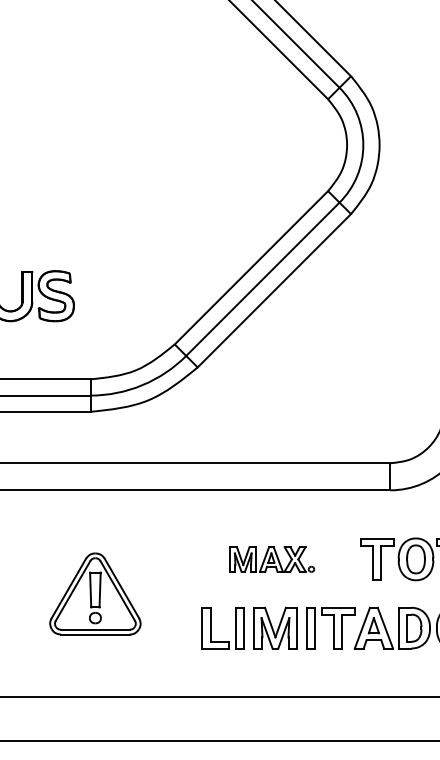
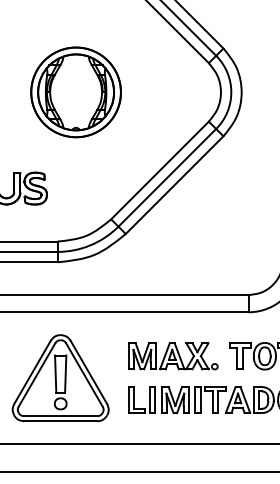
part: (118, 145) -> (75, 92), added
part: (272, 559) -> (173, 356), size x1.67
part: (95, 594) -> (60, 378), size x1.67

